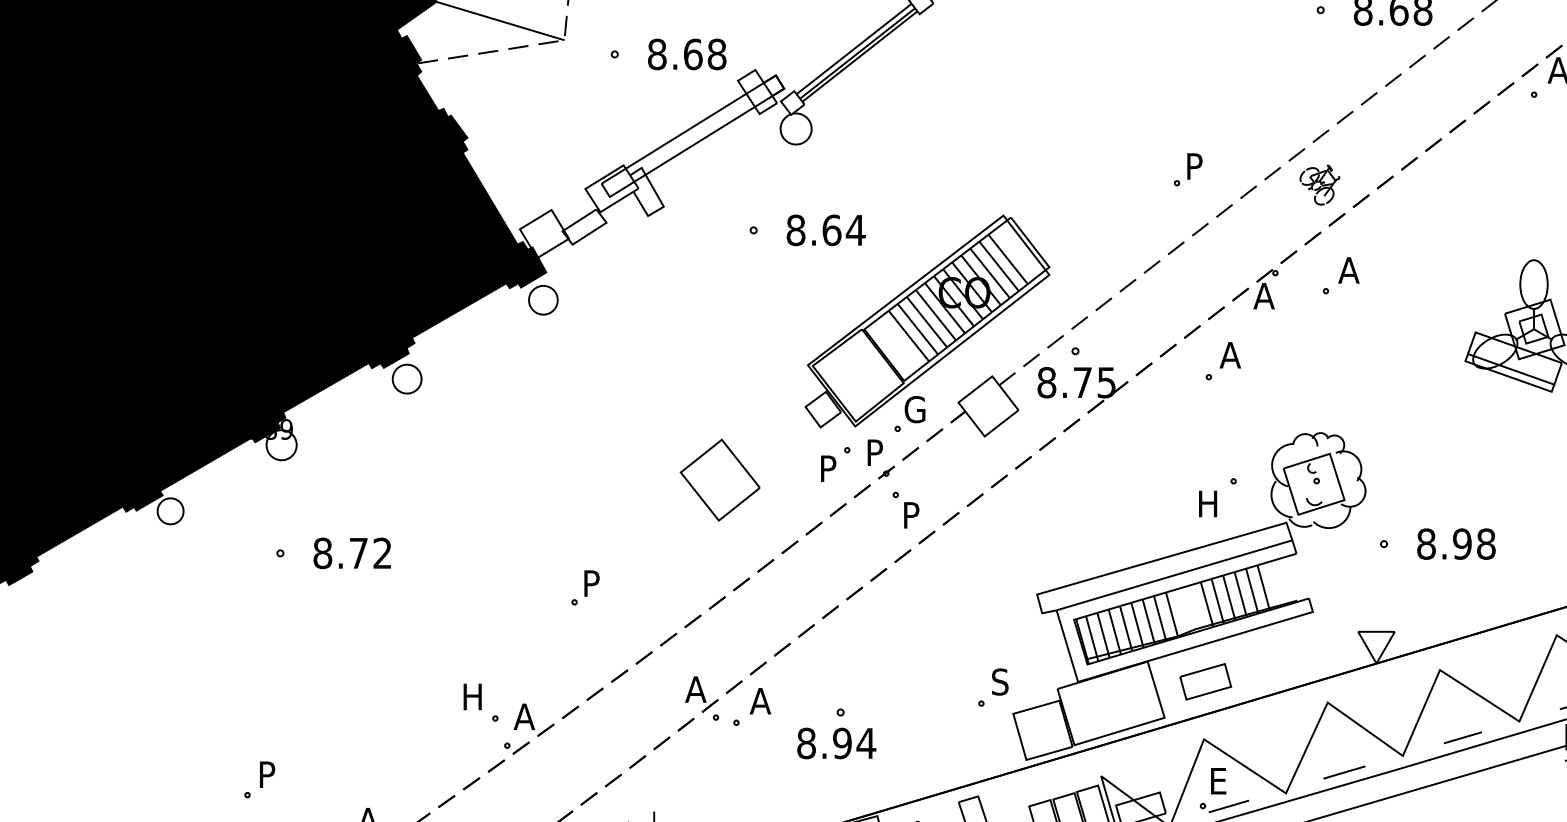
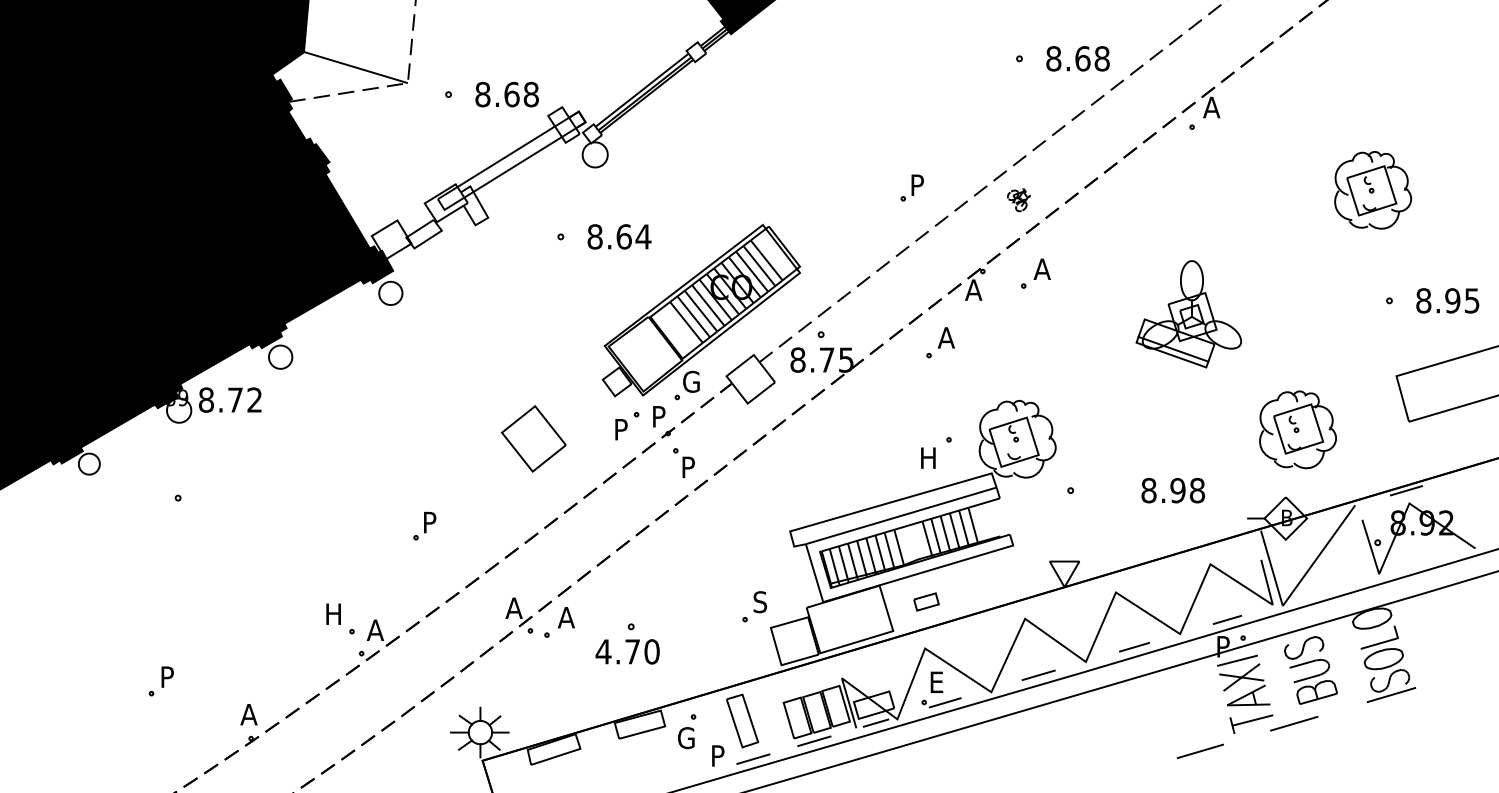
part: (1319, 184) -> (1018, 199), size x0.7
text: (1455, 543) -> (1172, 490), moved
text: (352, 552) -> (230, 399), moved
part: (1205, 681) -> (926, 601), size x0.6
text: (836, 743) -> (627, 651), 8.94 -> 4.70

